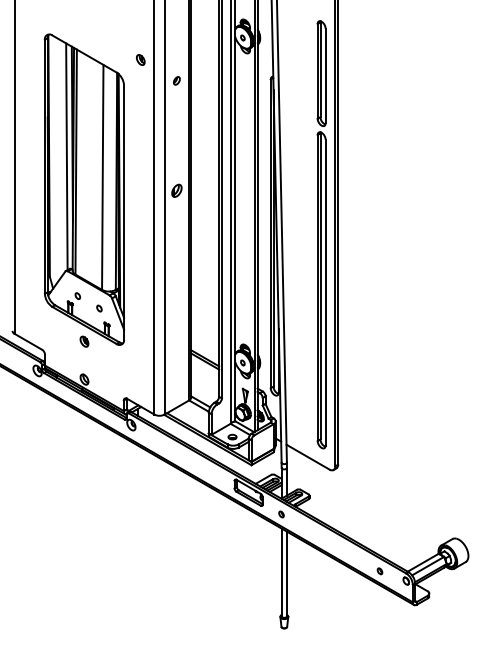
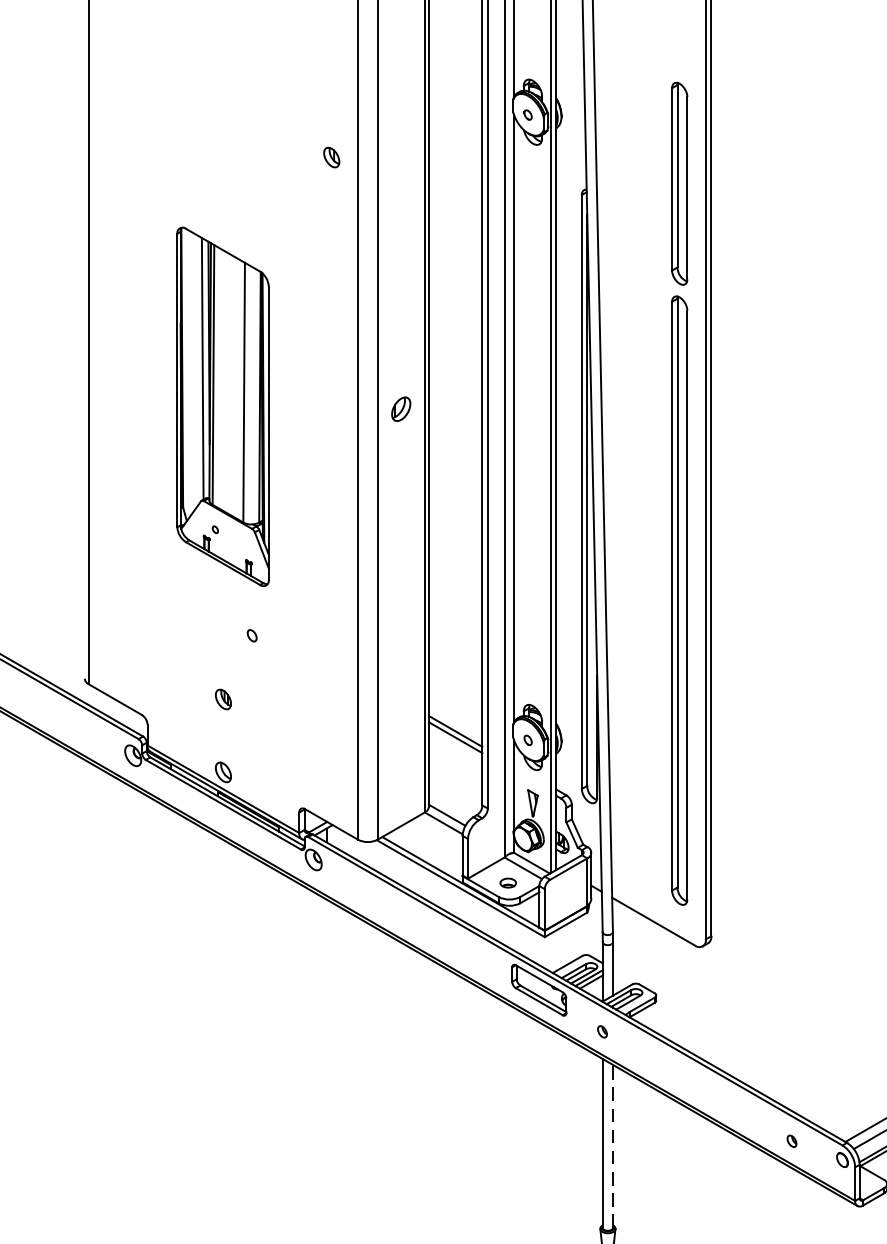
part: (176, 80) -> (400, 196), removed
part: (83, 189) -> (221, 406), size x0.6
line: (286, 573) -> (612, 1145), solid -> dashed

